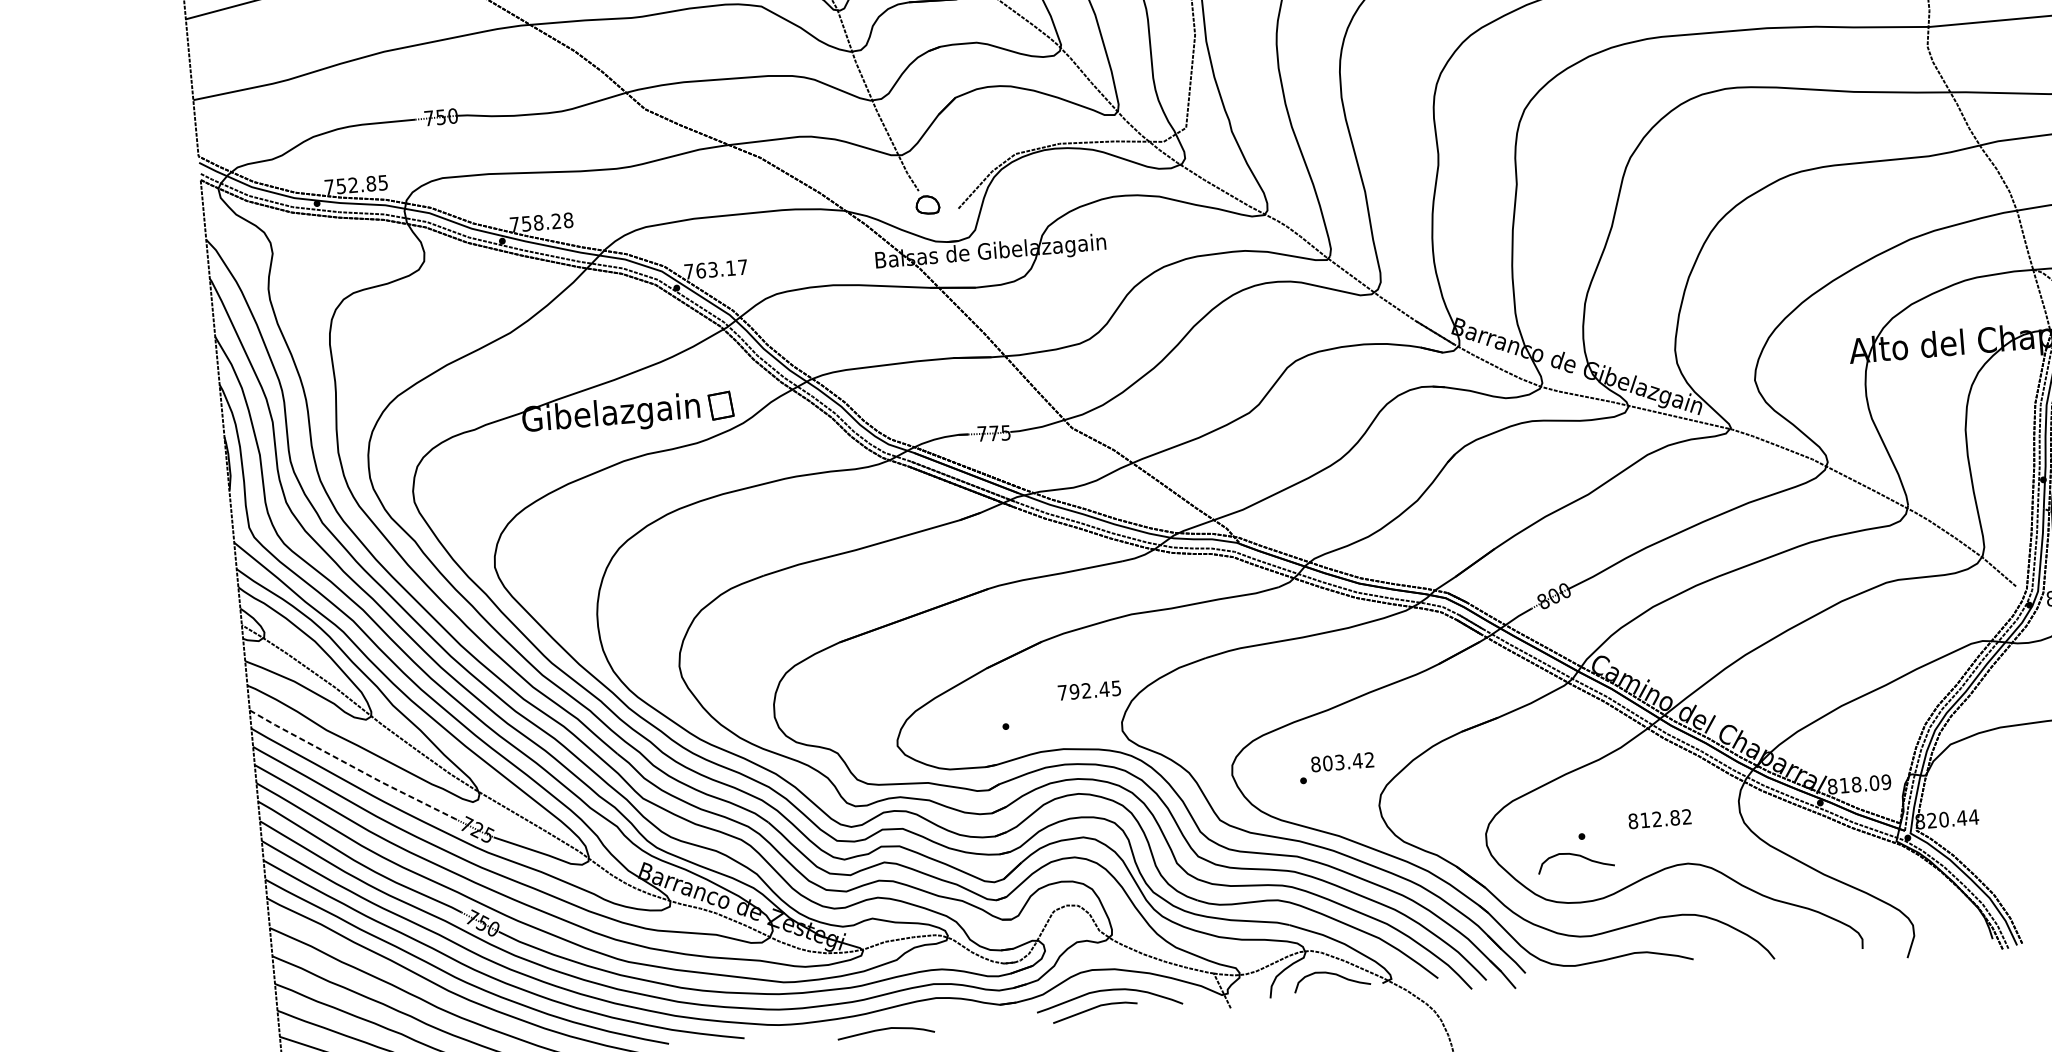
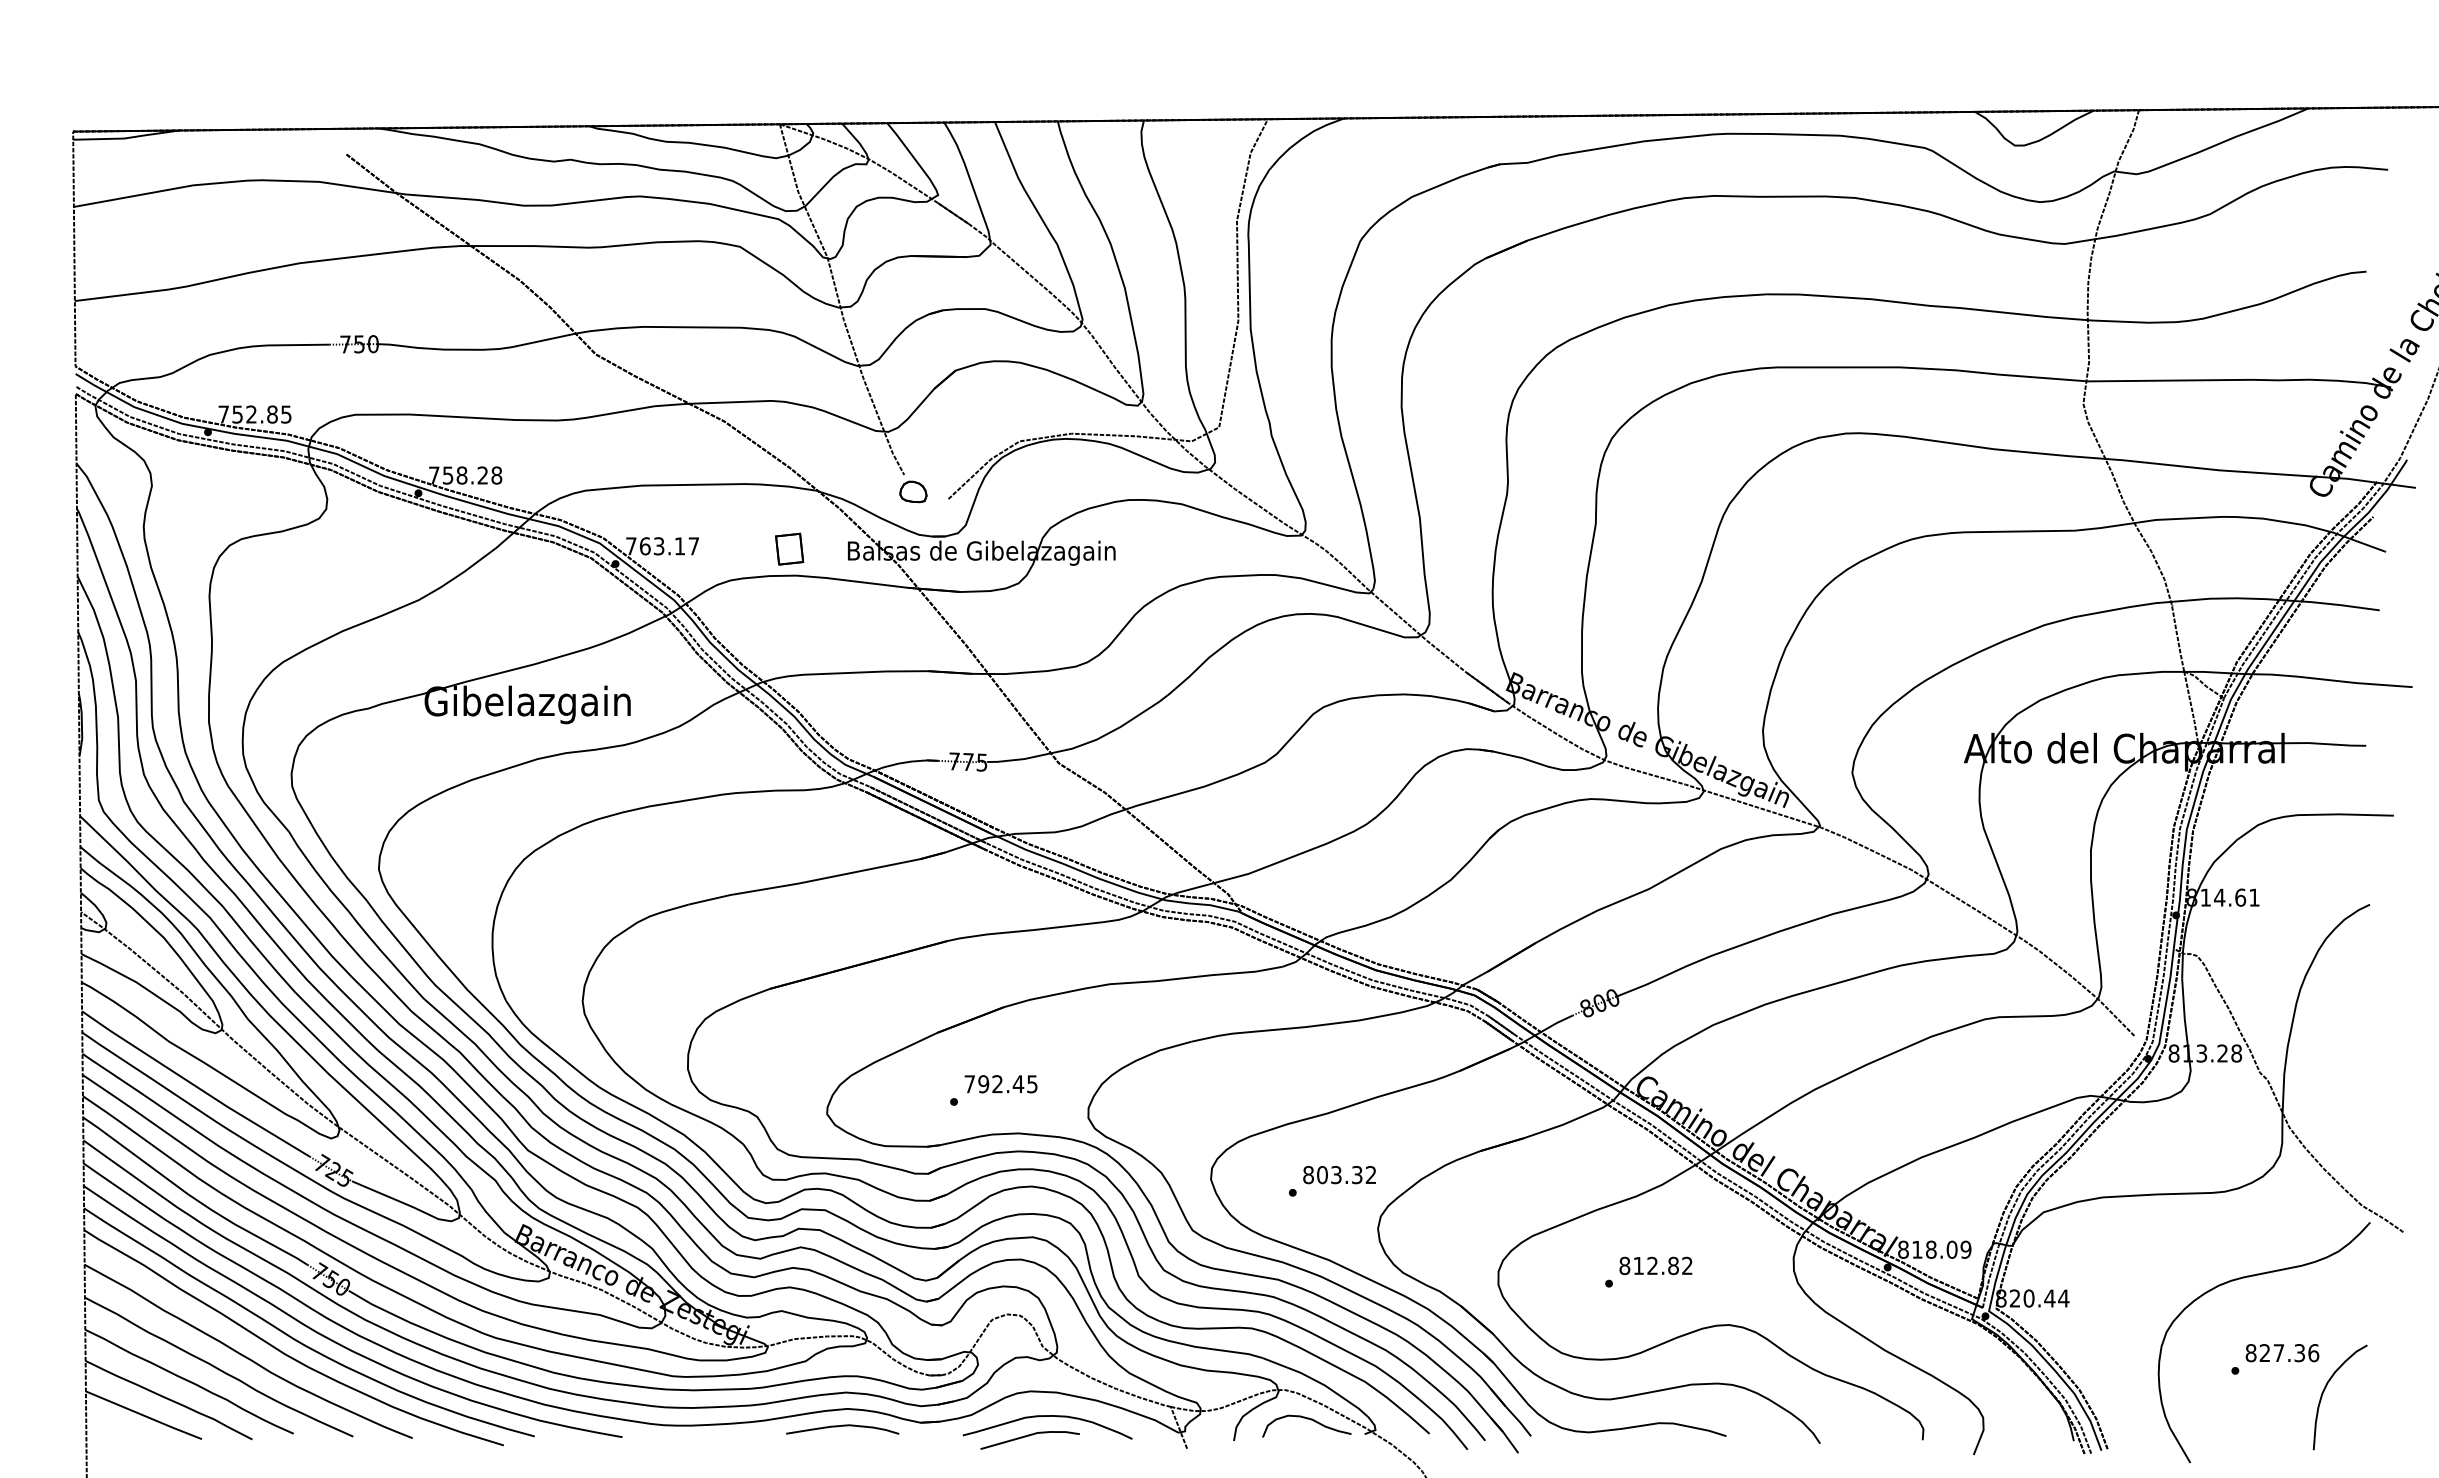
part: (721, 405) -> (789, 548), moved
text: (1089, 690) -> (1000, 1084), moved
text: (1357, 761) -> (1356, 1175), 803.42 -> 803.32
line: (351, 766) -> (194, 1085), dashed -> solid
text: (1659, 818) -> (1655, 1265), moved
curve: (1576, 855) -> (1600, 1305), removed
curve: (885, 1029) -> (842, 1426), moved

